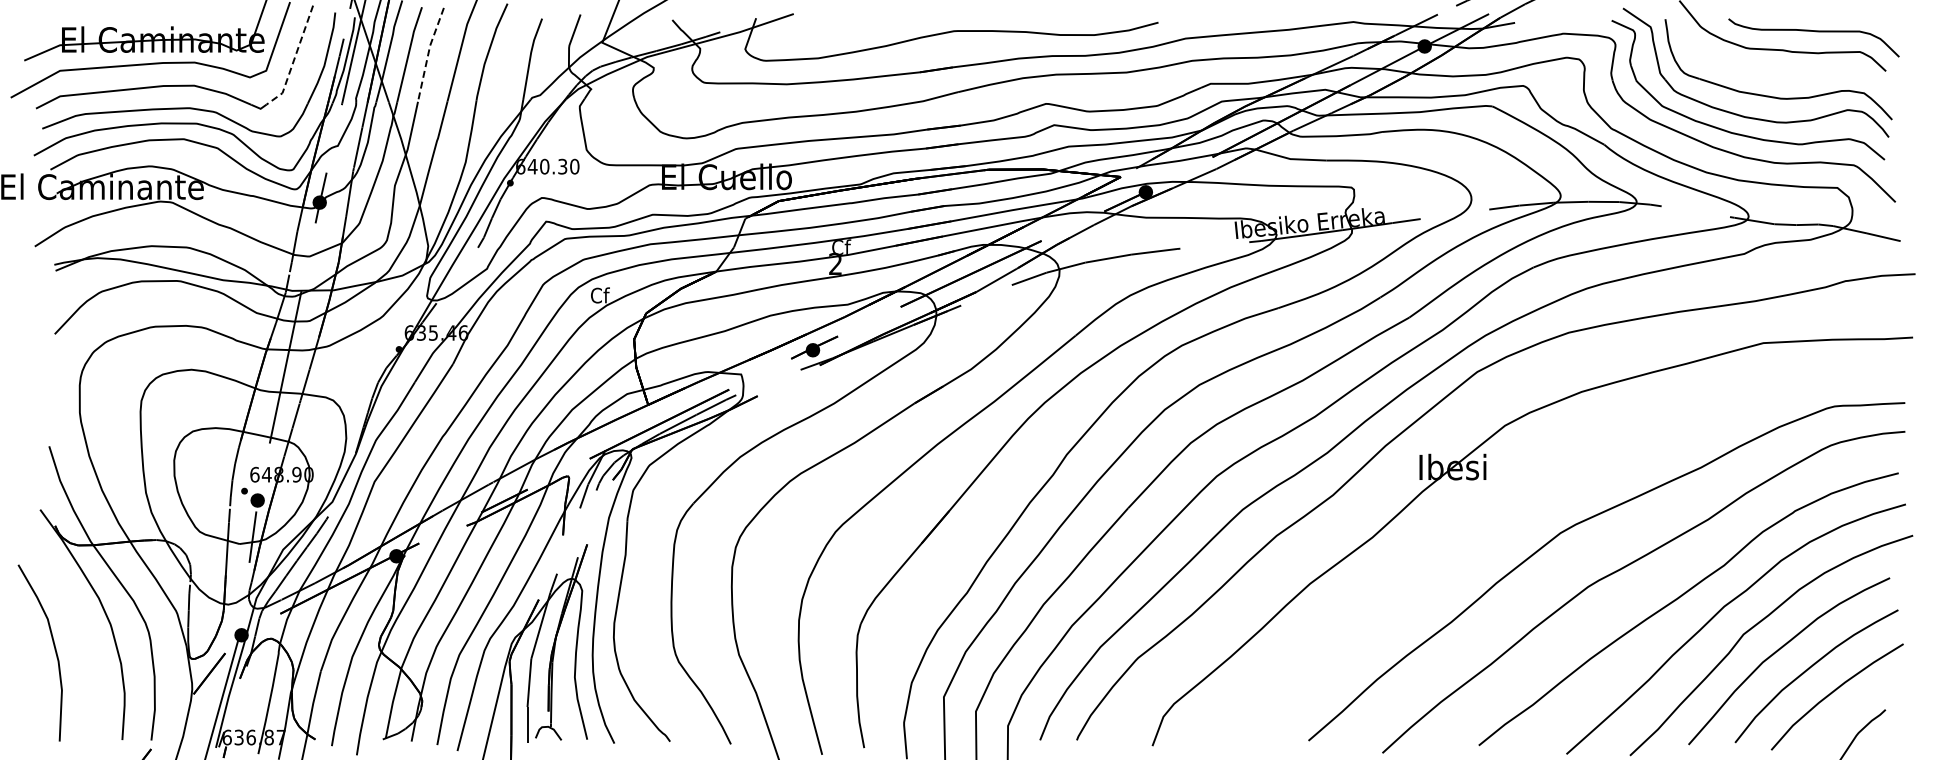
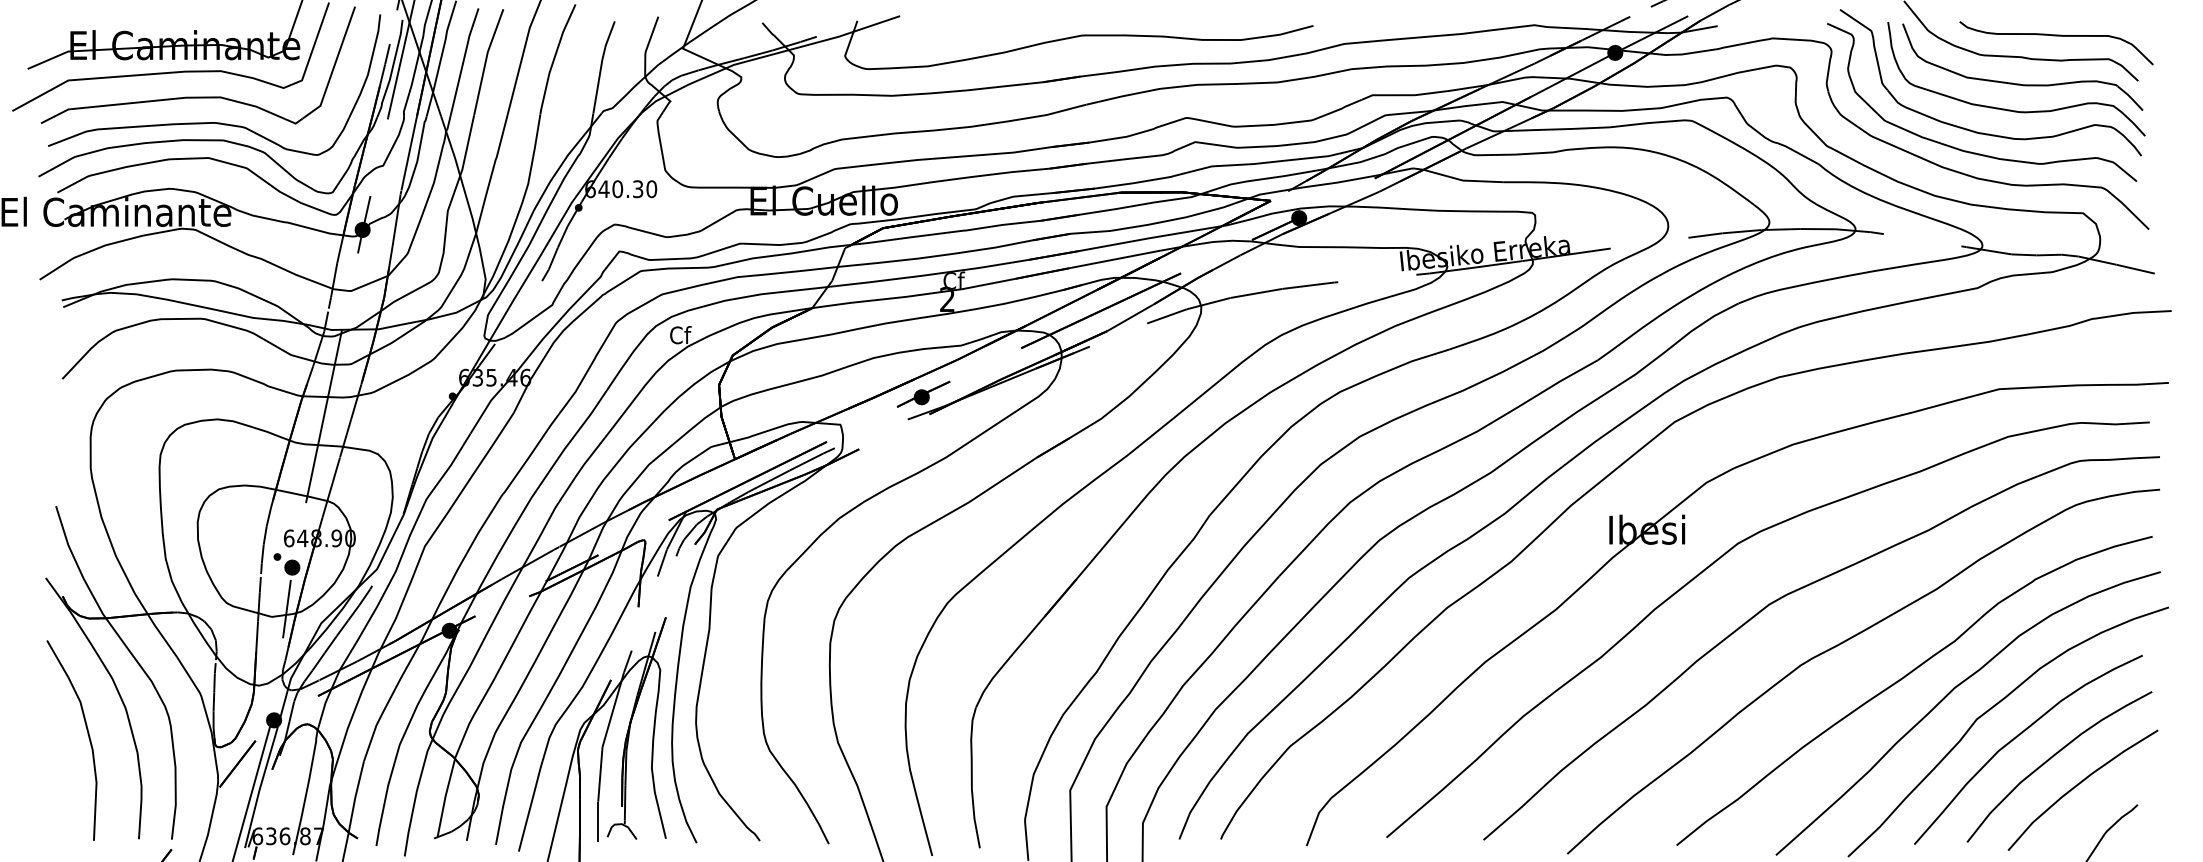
line: (428, 53) -> (485, 60), dashed -> solid
line: (294, 59) -> (334, 67), dashed -> solid
part: (1783, 73) -> (2021, 83), added
curve: (1514, 495) -> (1717, 561), added
curve: (54, 650) -> (88, 737), moved

